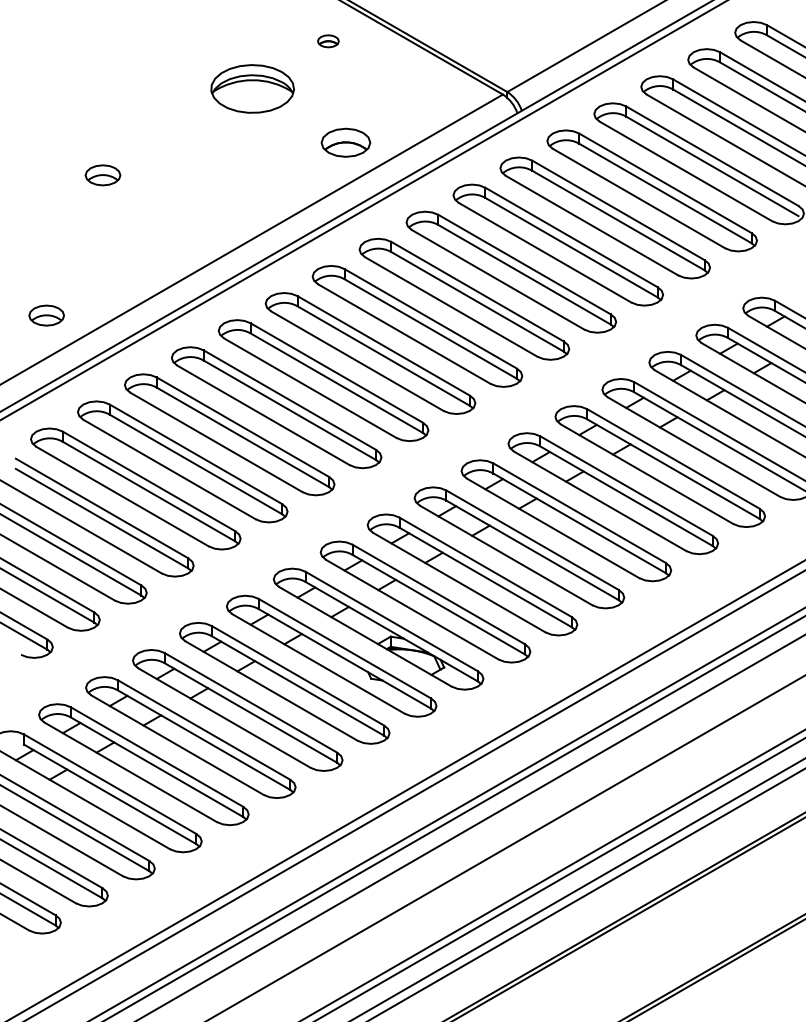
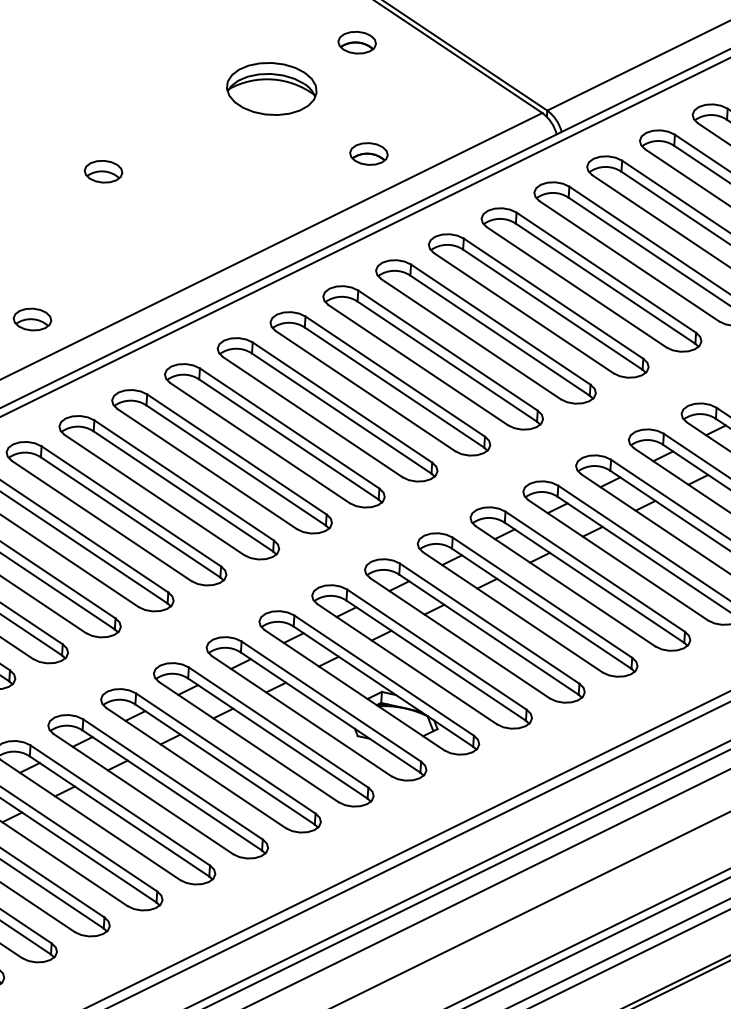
part: (328, 41) -> (357, 43), size x1.67
part: (345, 142) -> (368, 153), size x0.71

